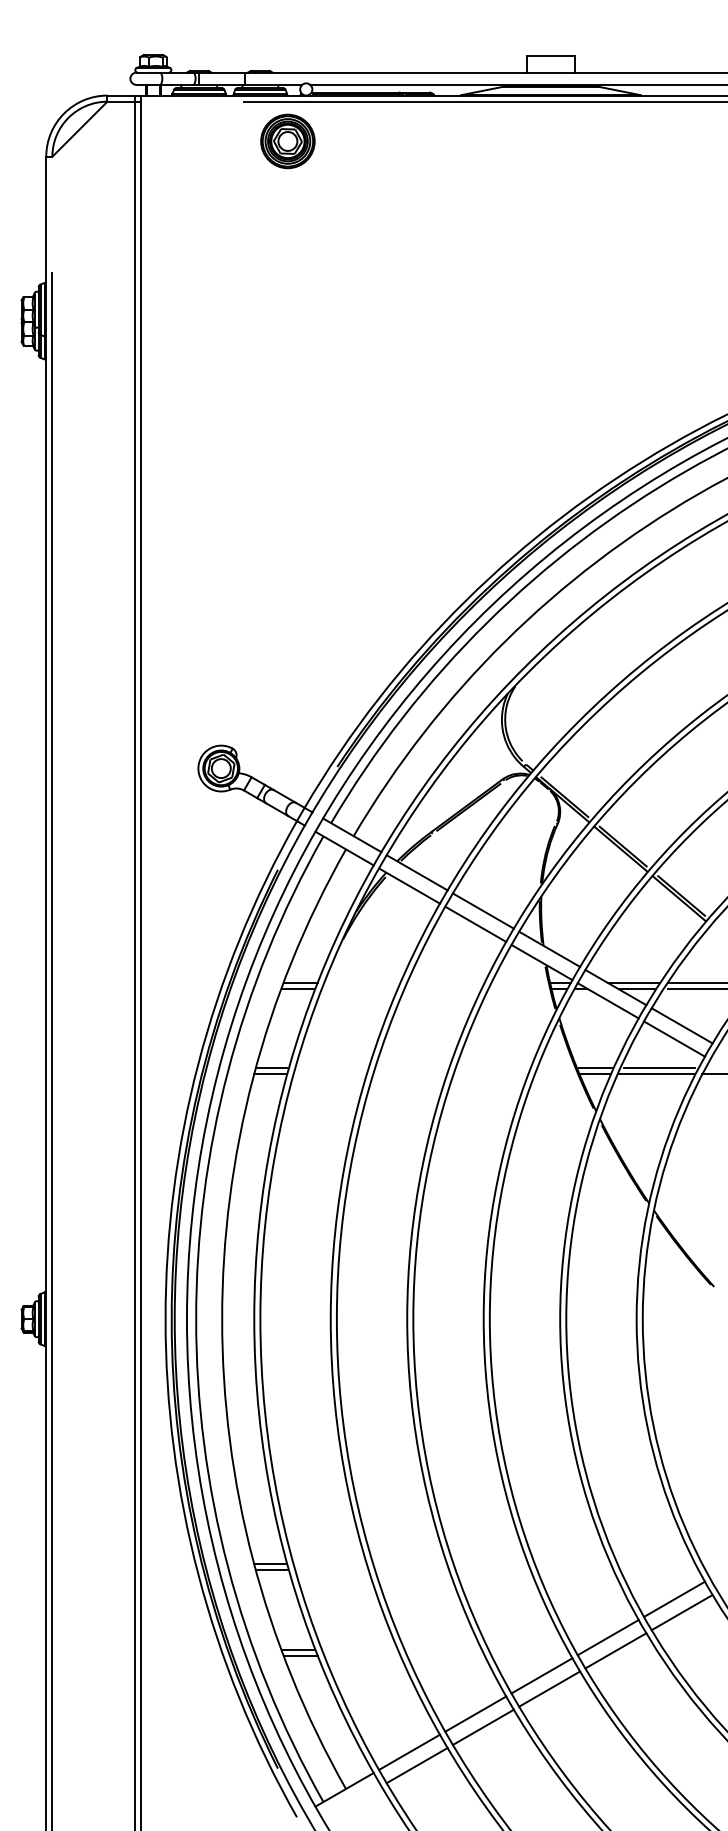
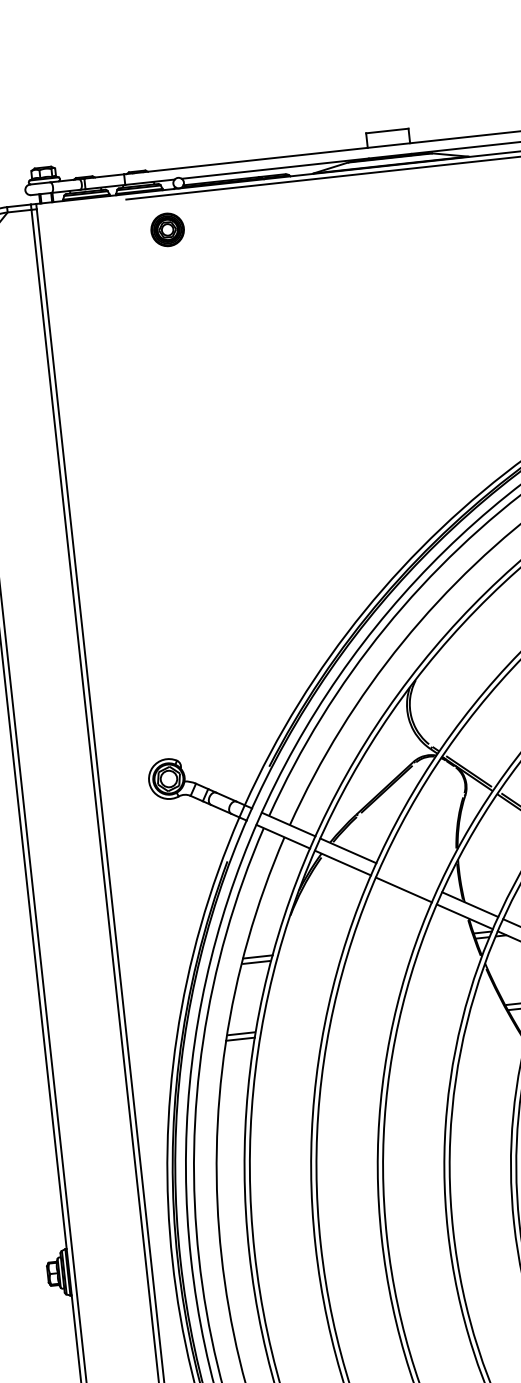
part: (287, 141) -> (167, 229), size x0.7
line: (483, 910) -> (409, 877), removed

